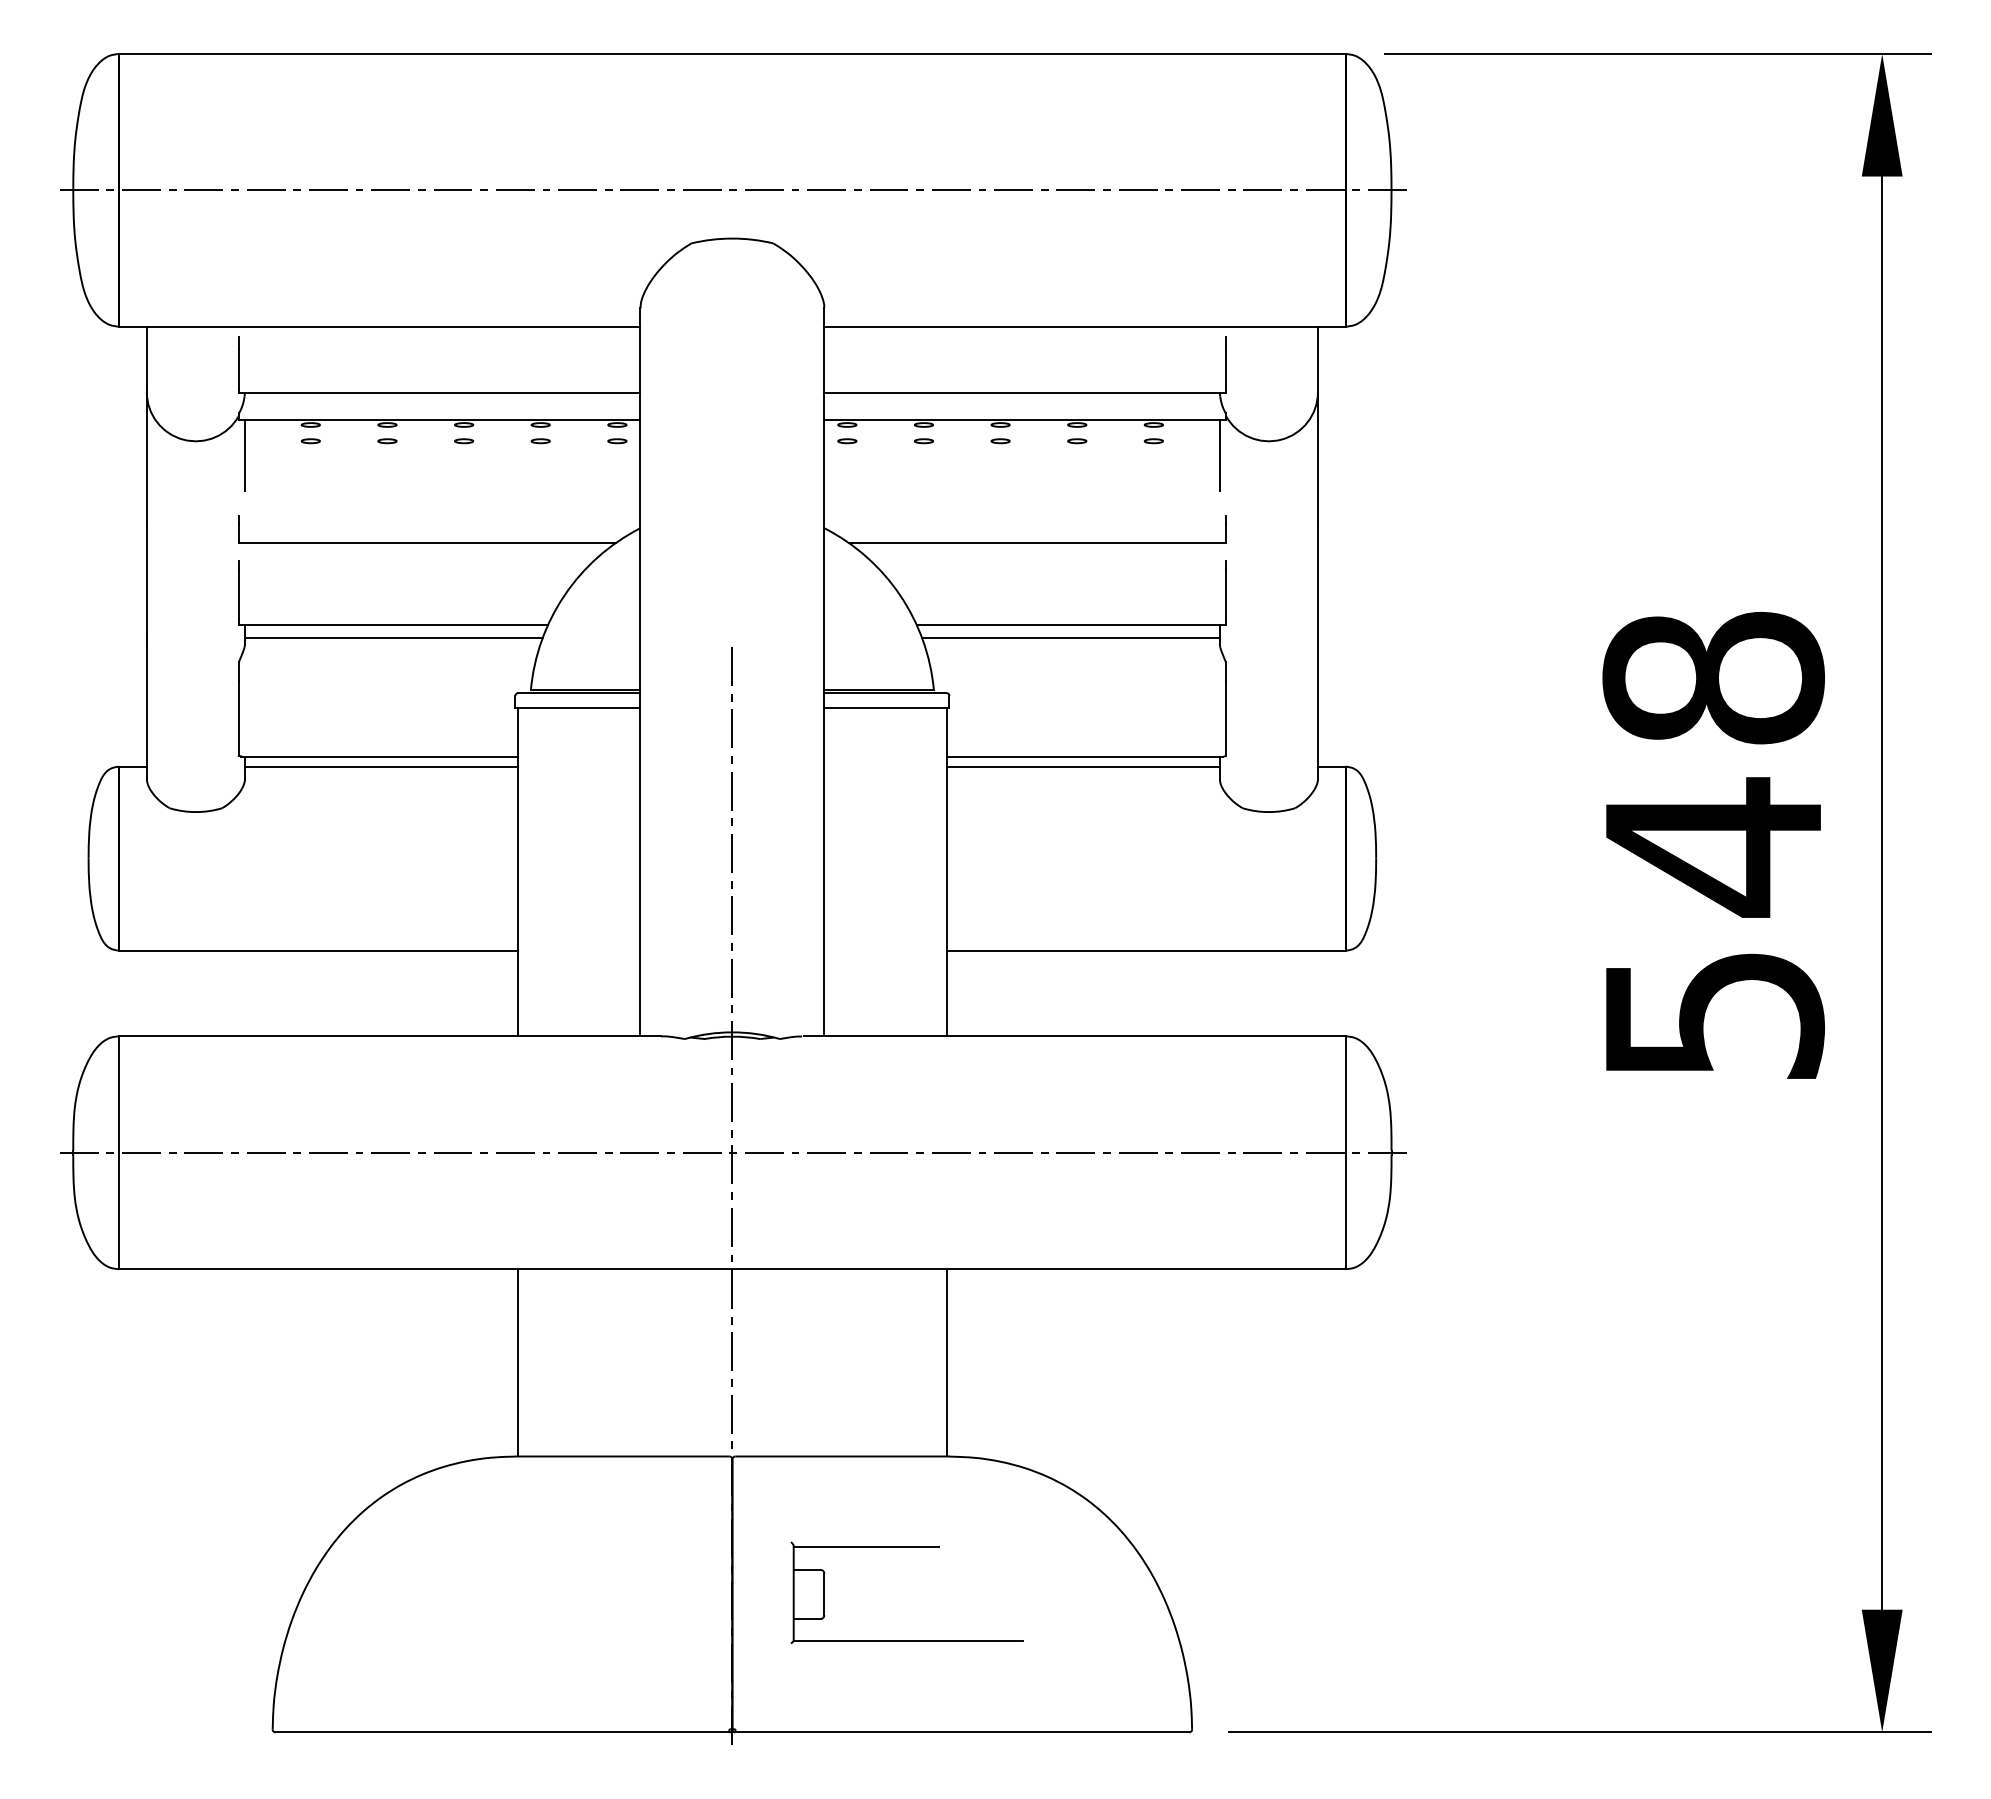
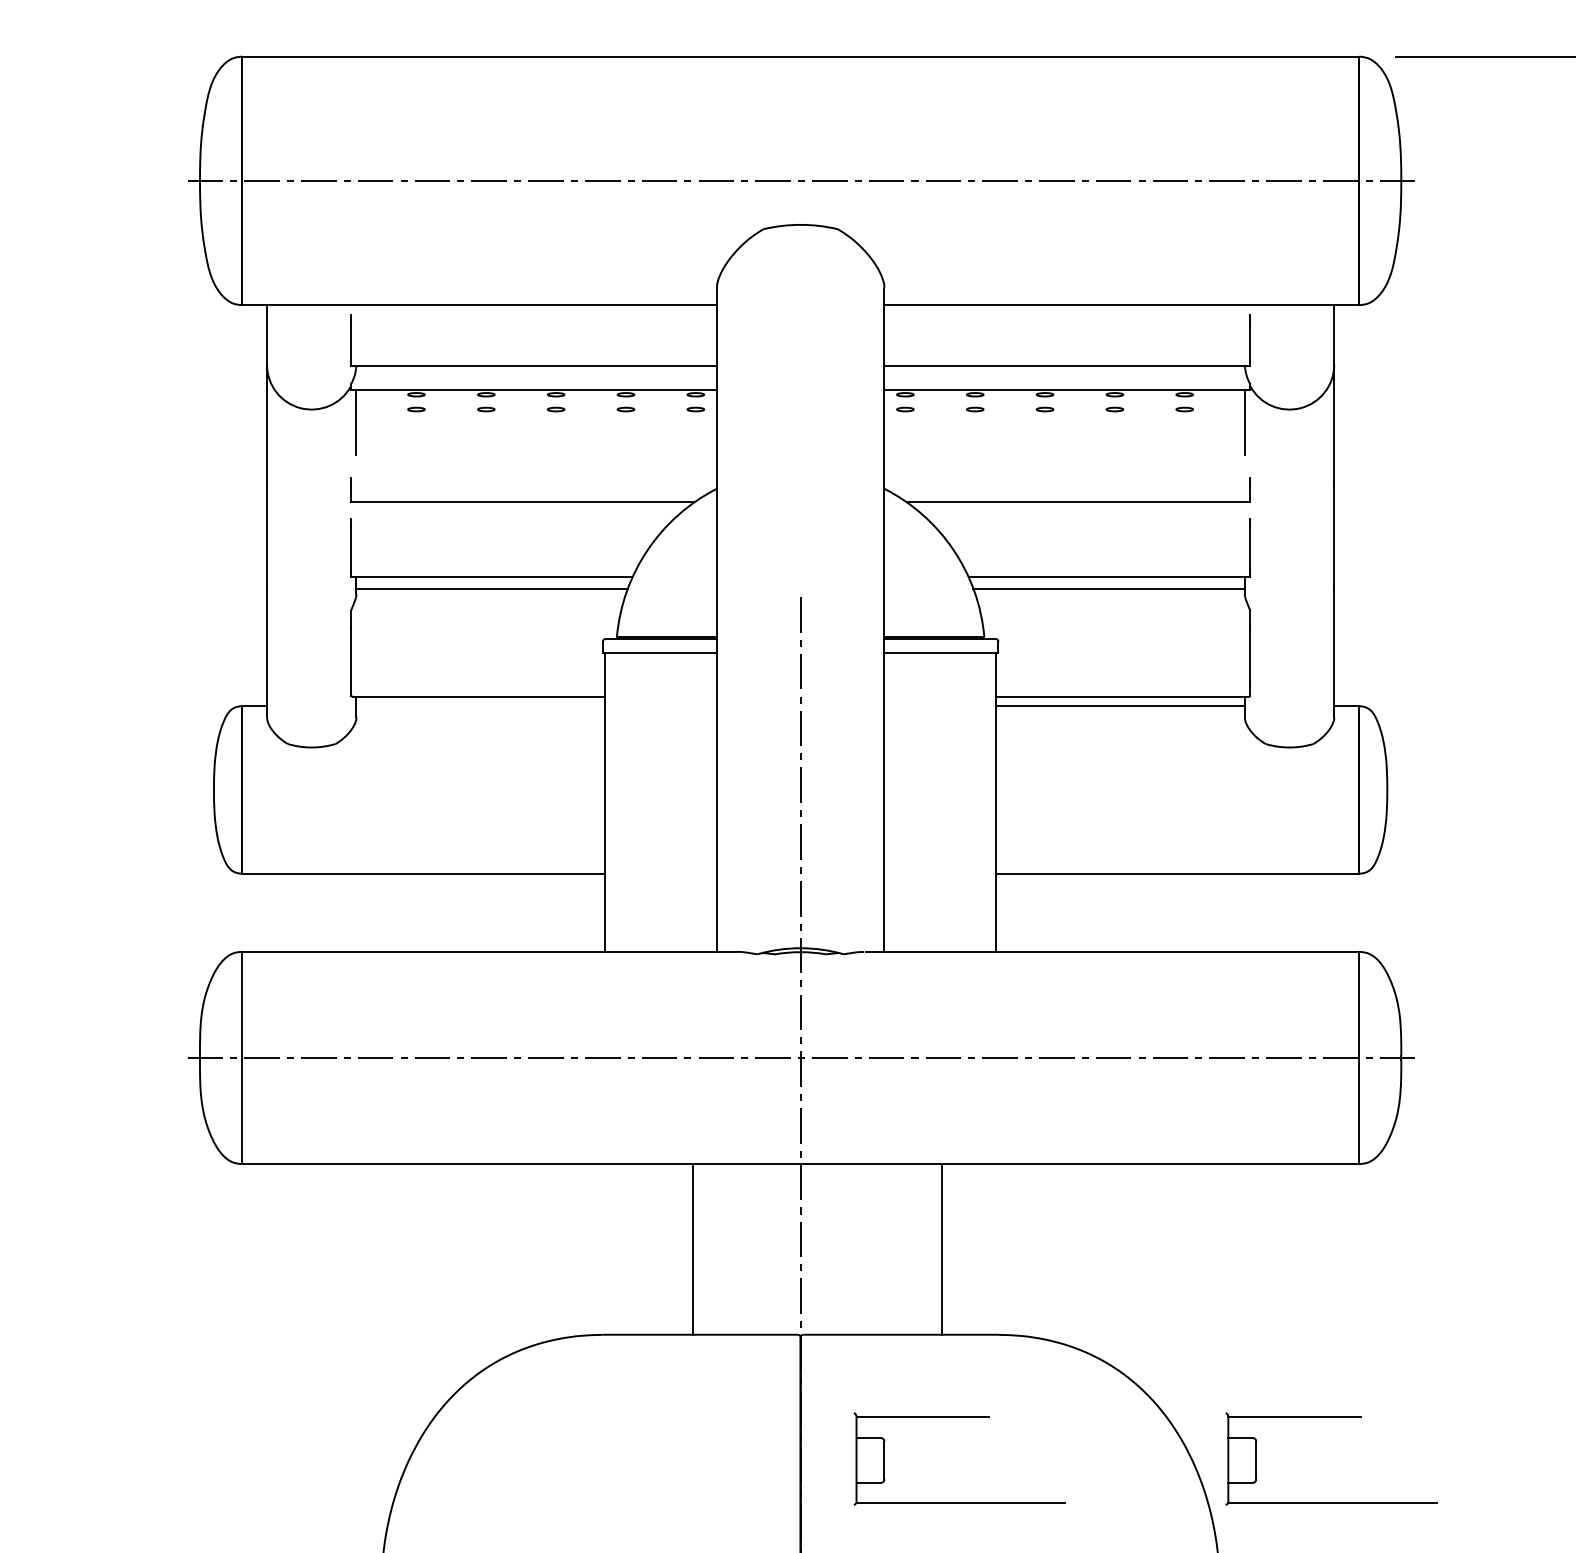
line: (380, 766) -> (479, 705), removed
line: (517, 1362) -> (692, 1249), moved
line: (947, 1362) -> (942, 1249), moved
part: (1314, 1547) -> (1331, 1417), added

